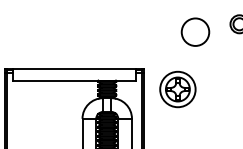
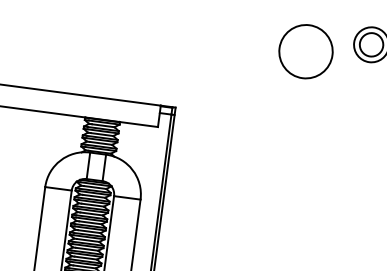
circle: (195, 31) -> (306, 50), moved
part: (177, 89) -> (235, 154), removed

